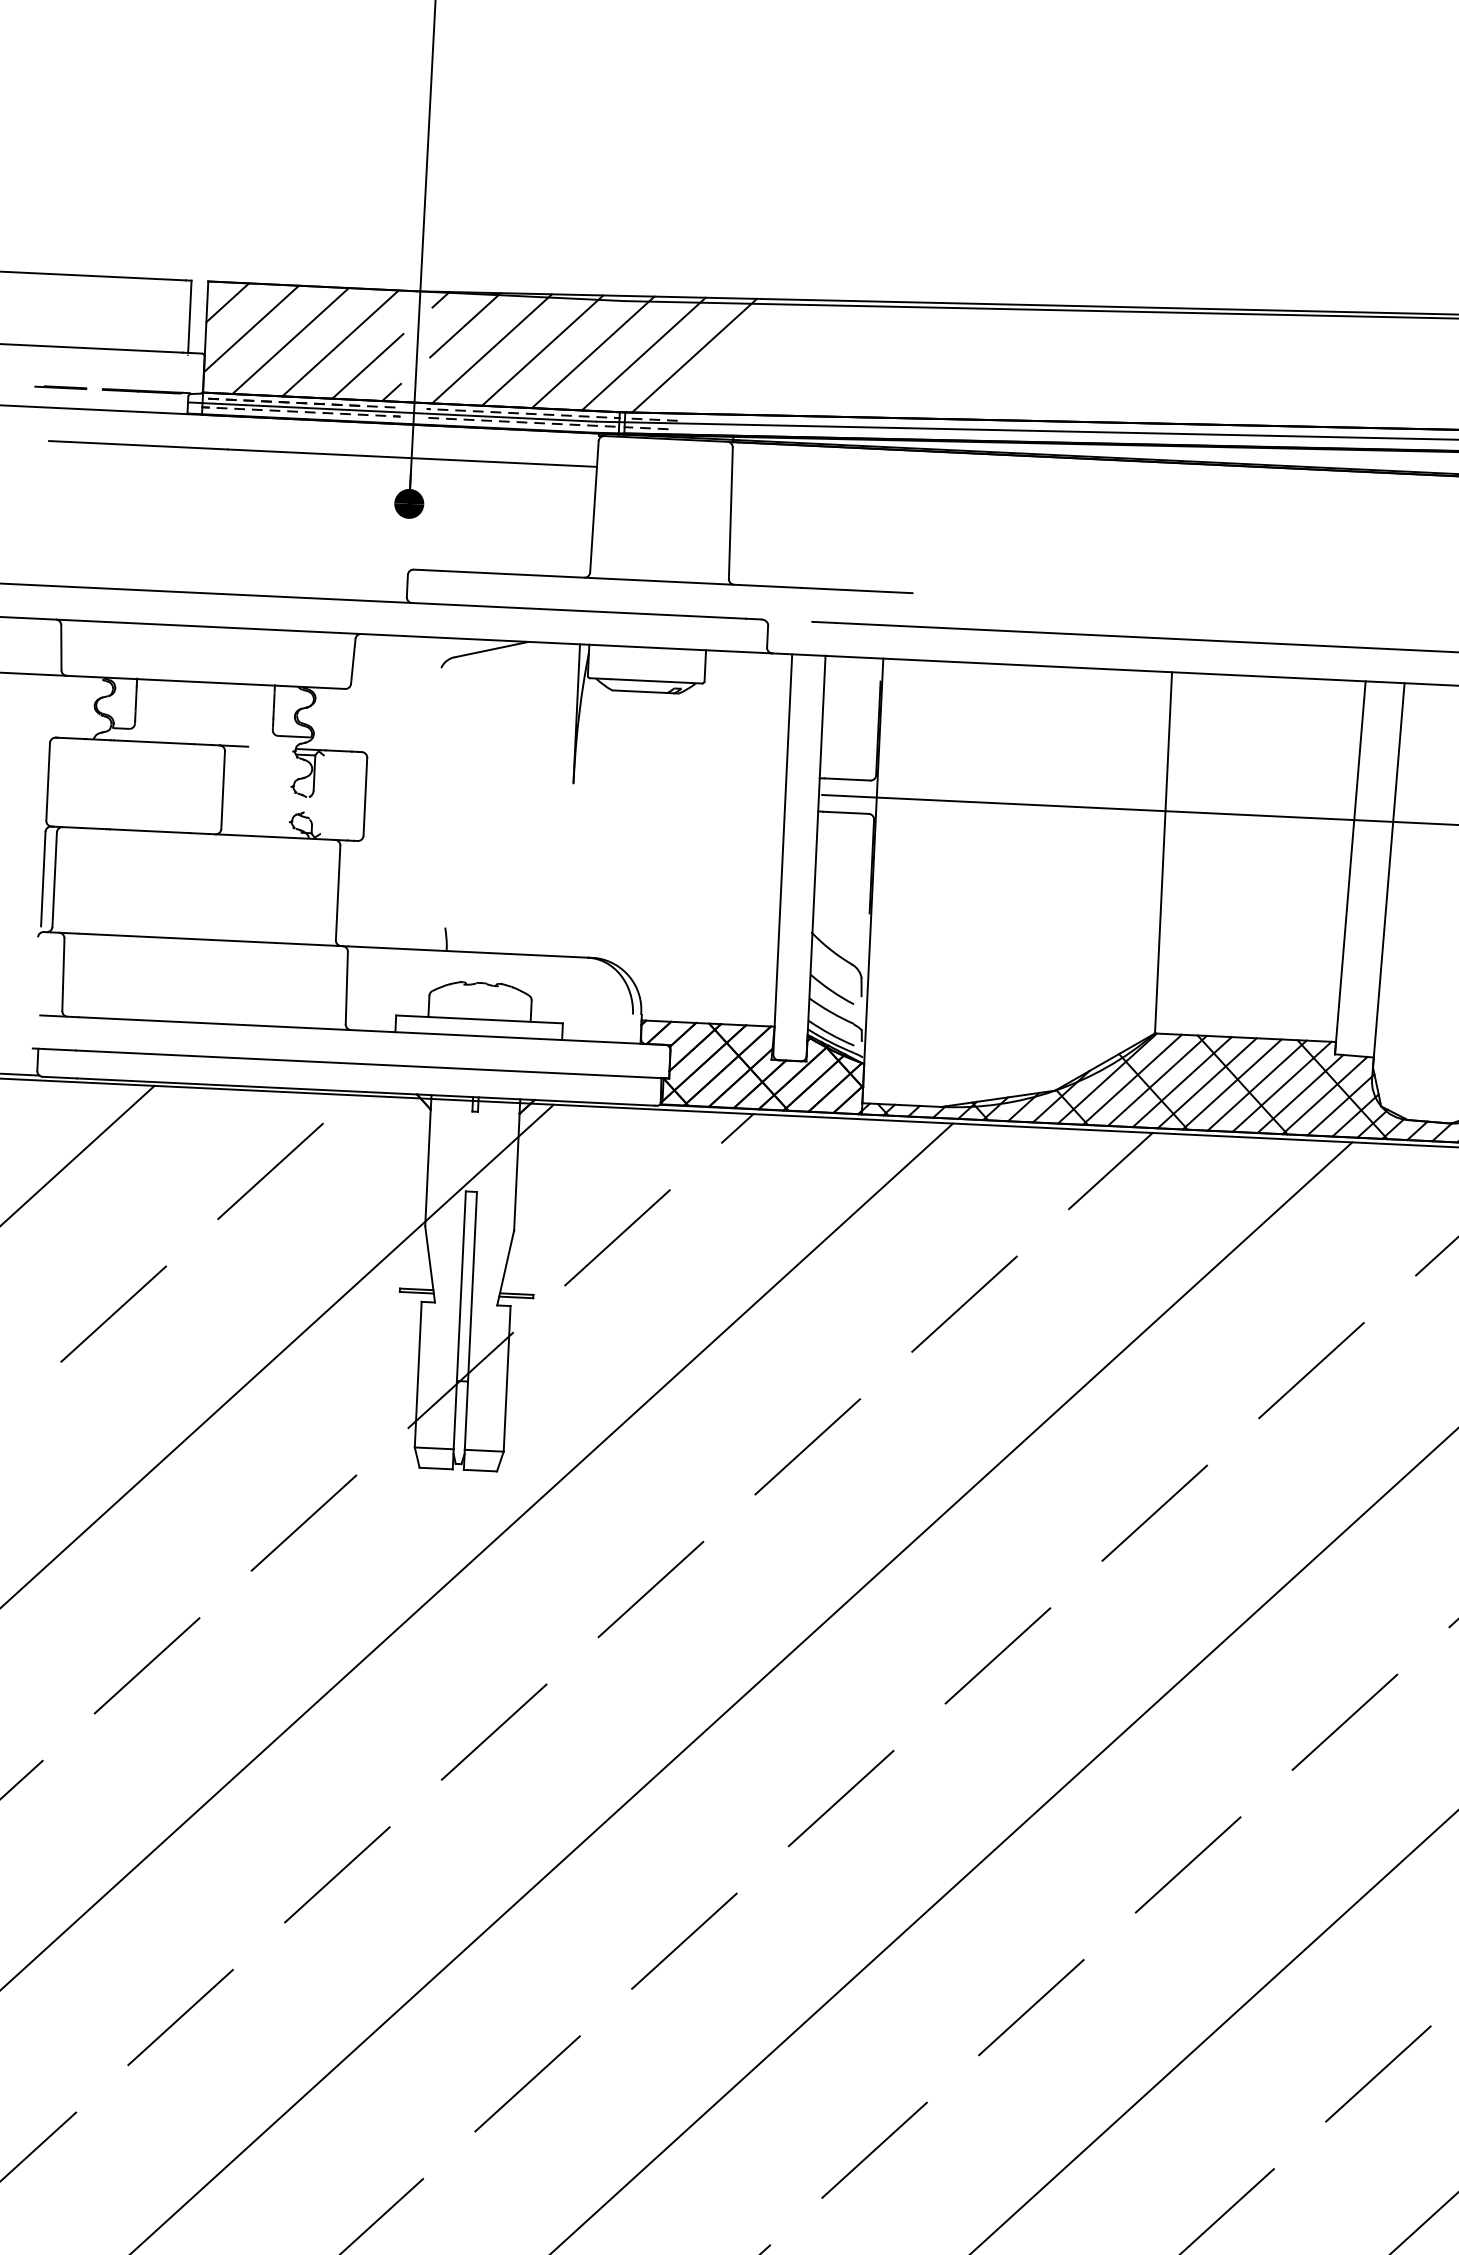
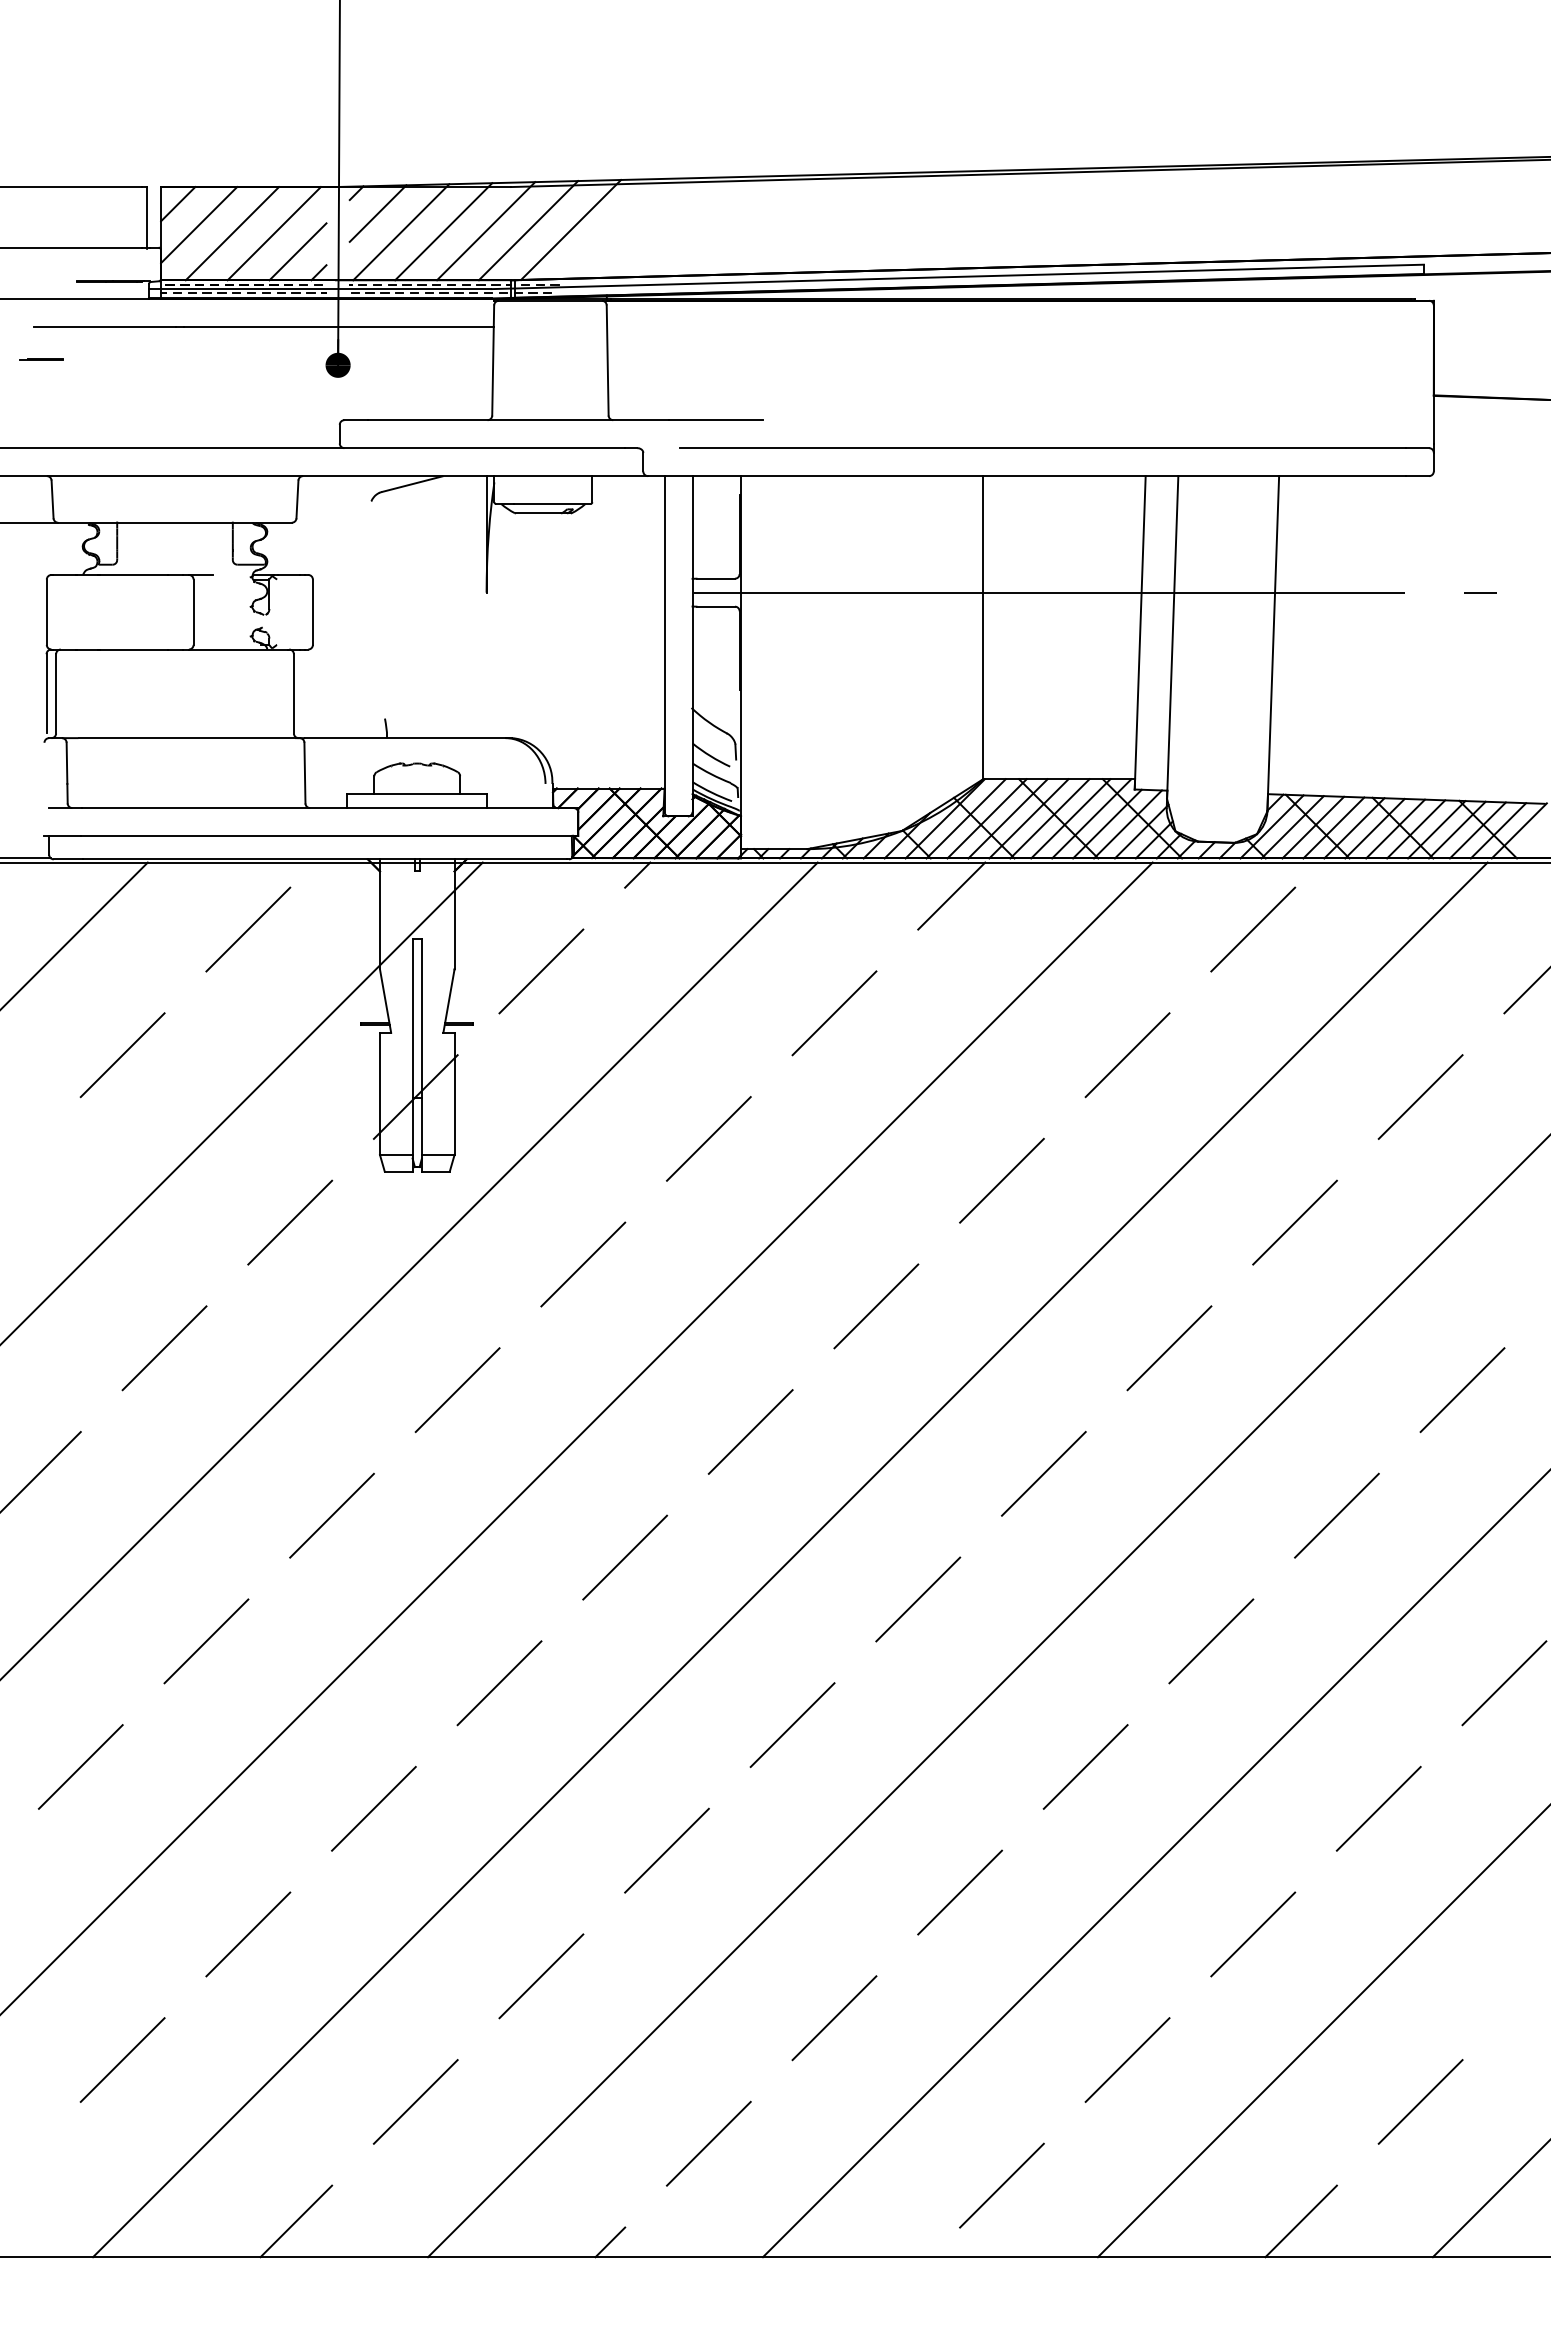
line: (60, 387) -> (41, 359), moved

